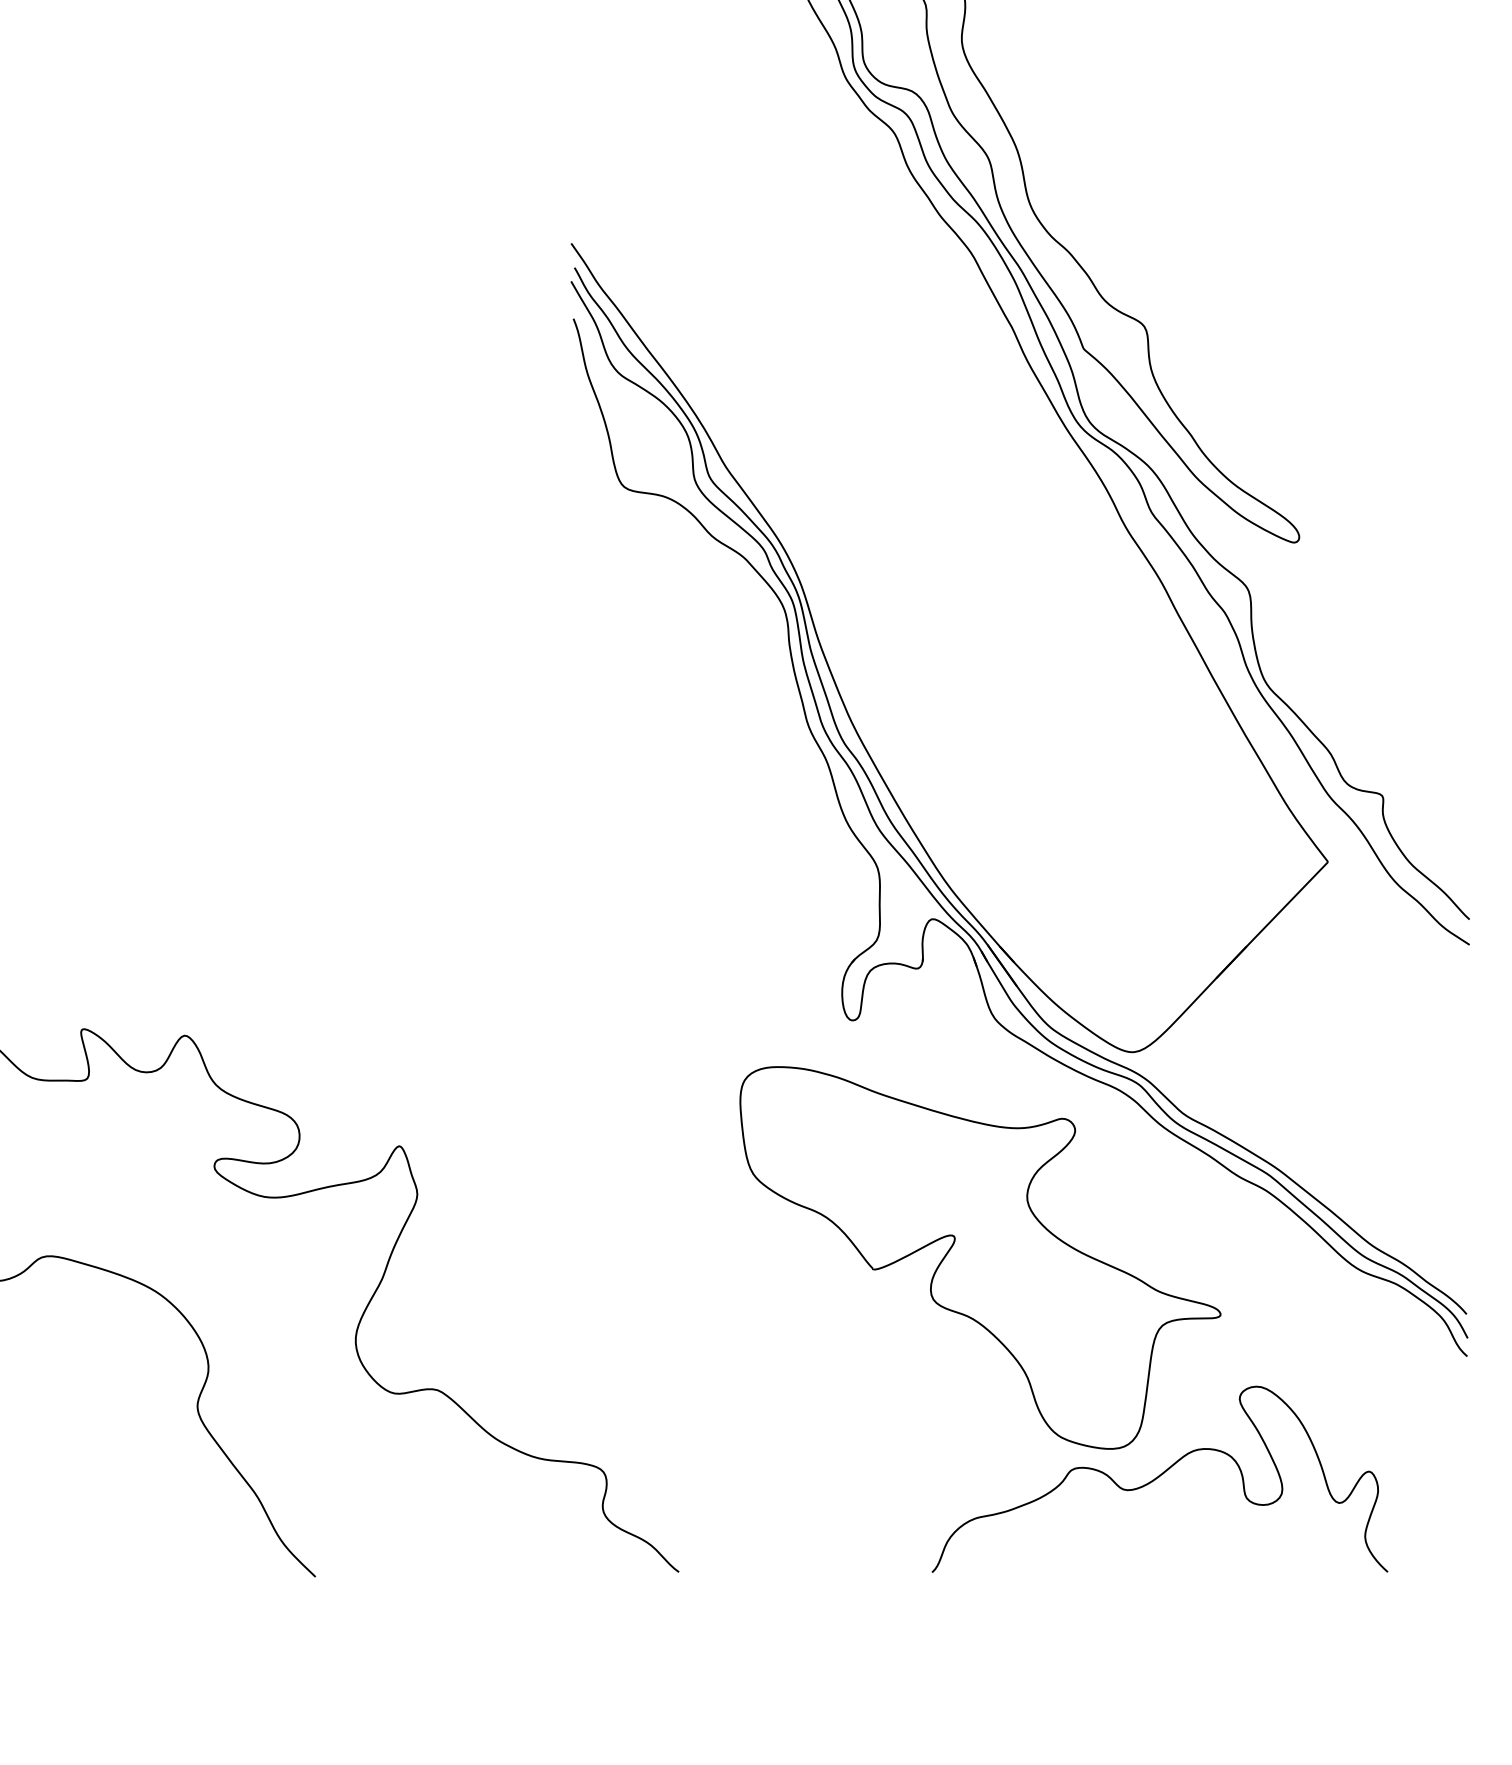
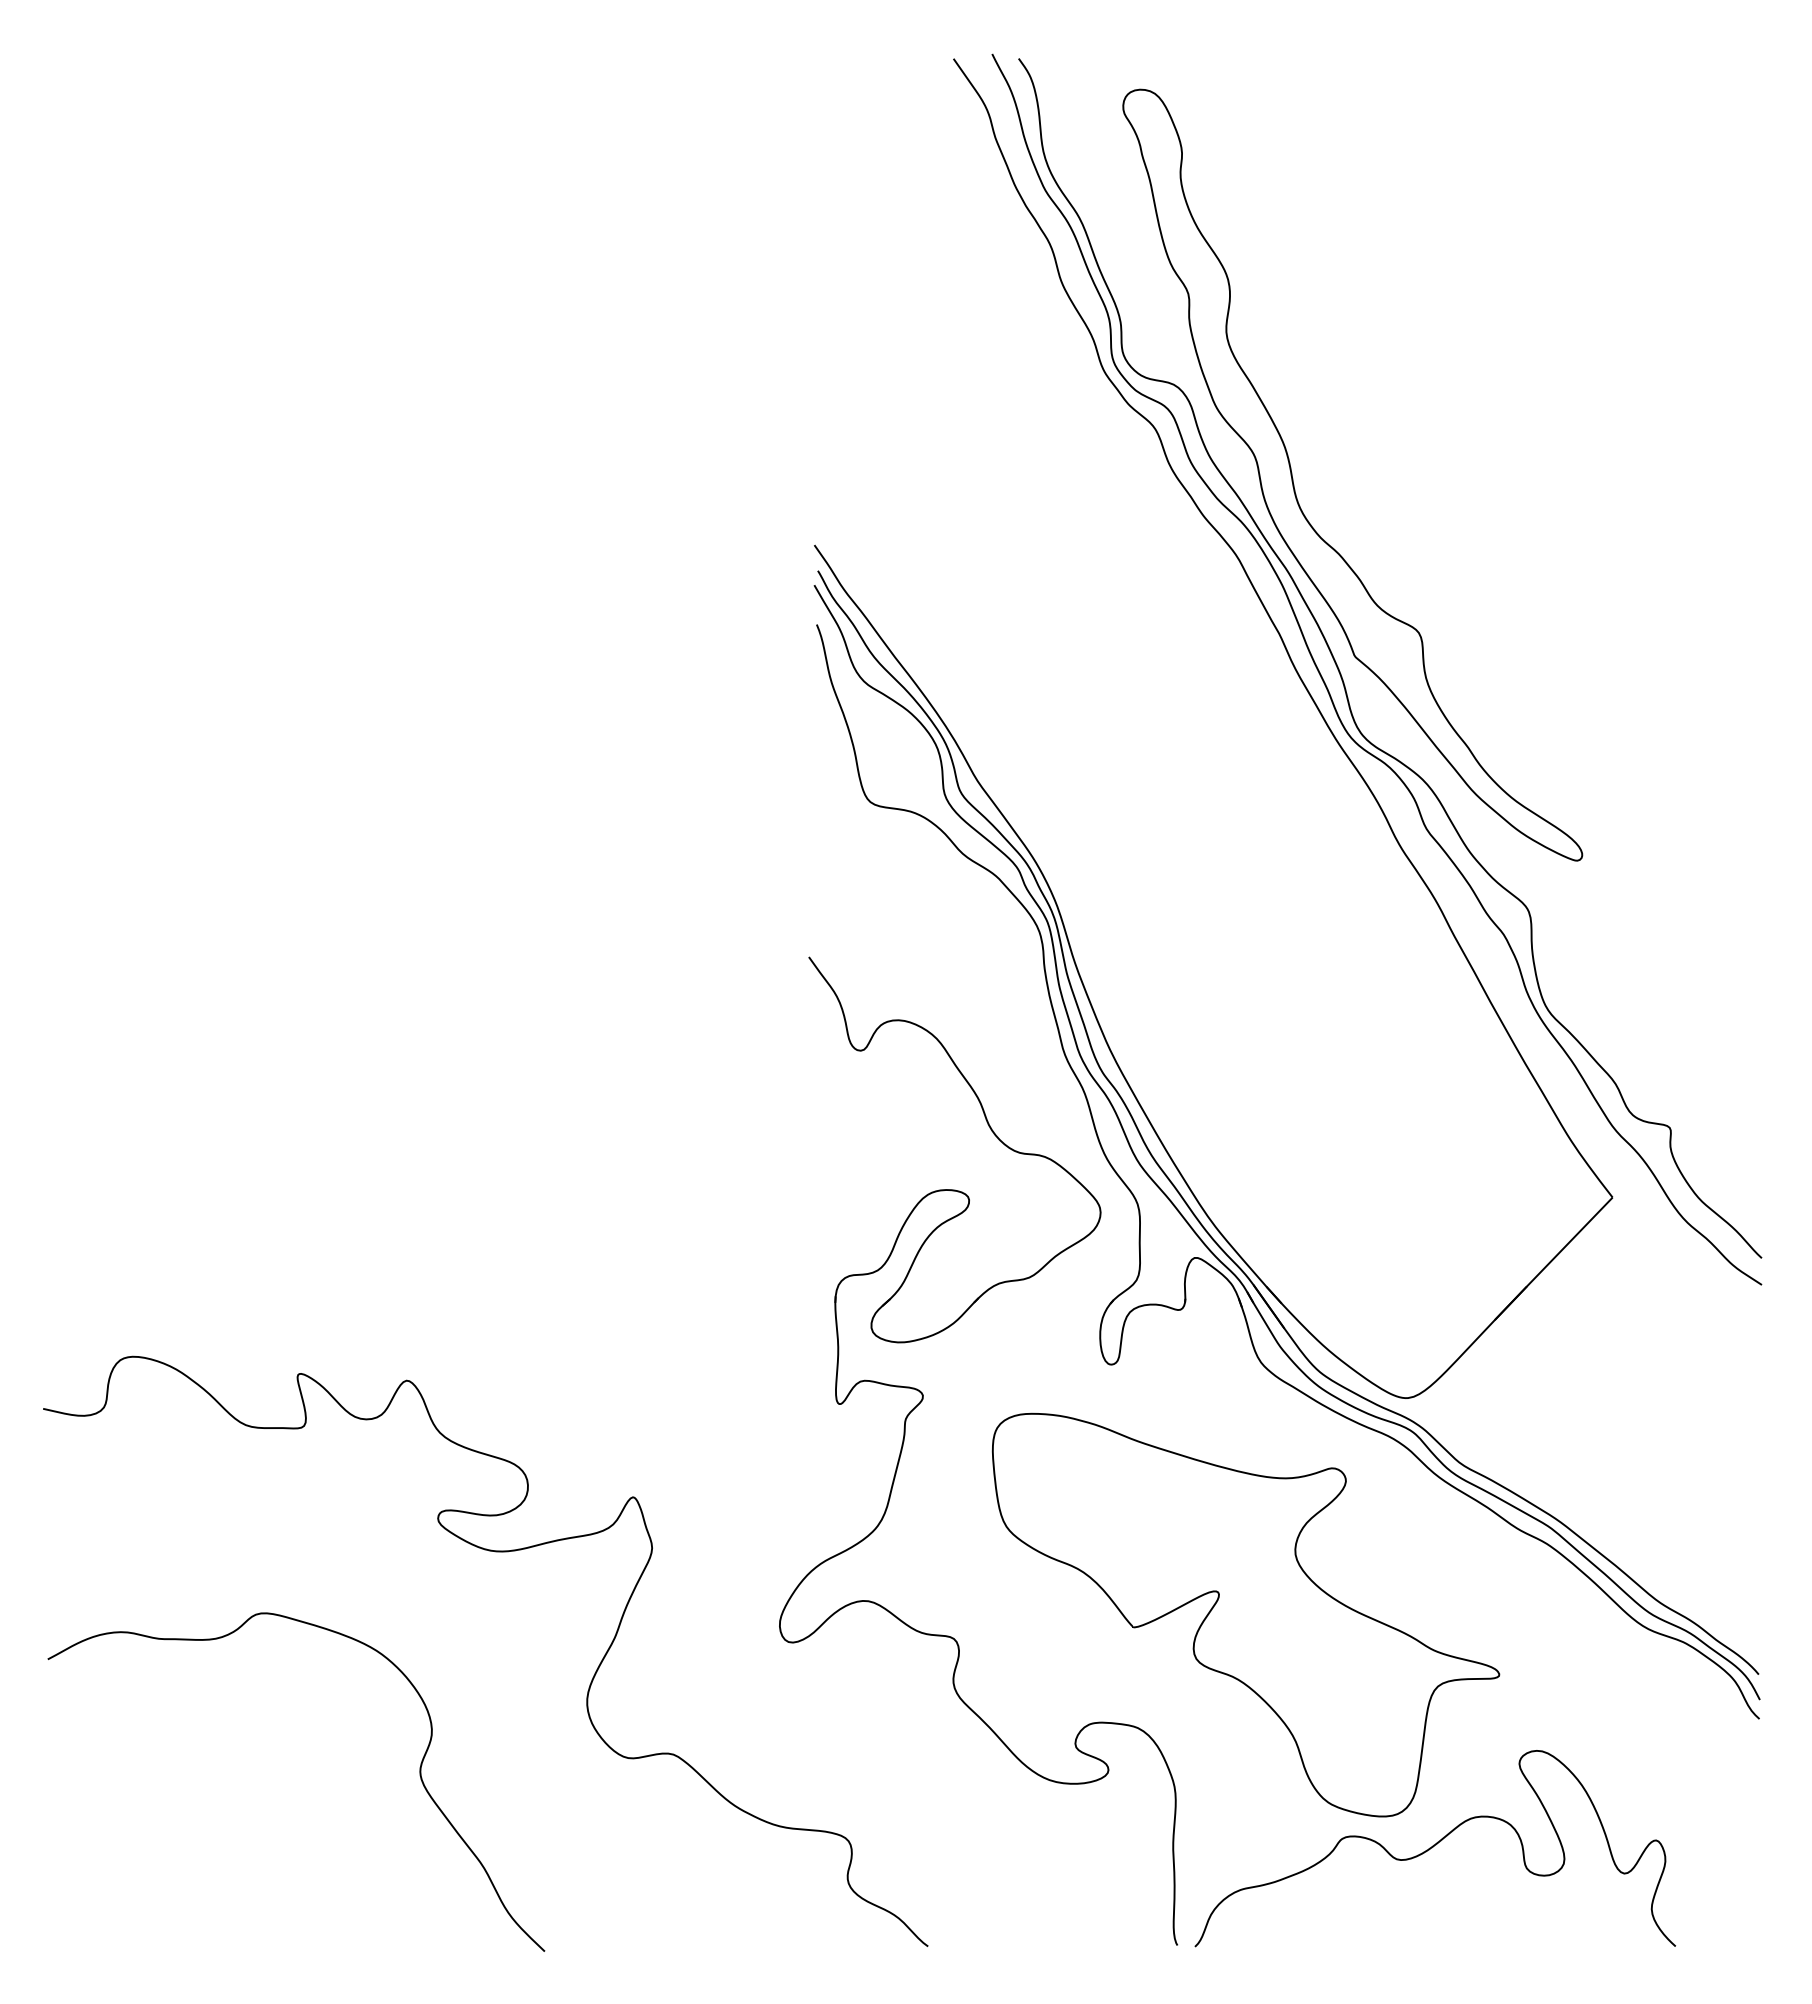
part: (657, 1088) -> (905, 1436), added

